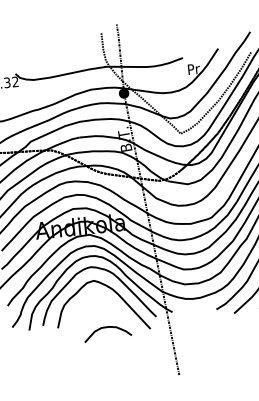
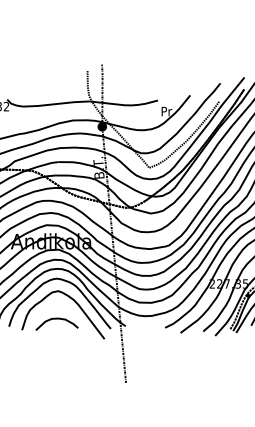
curve: (106, 328) -> (56, 319), moved

